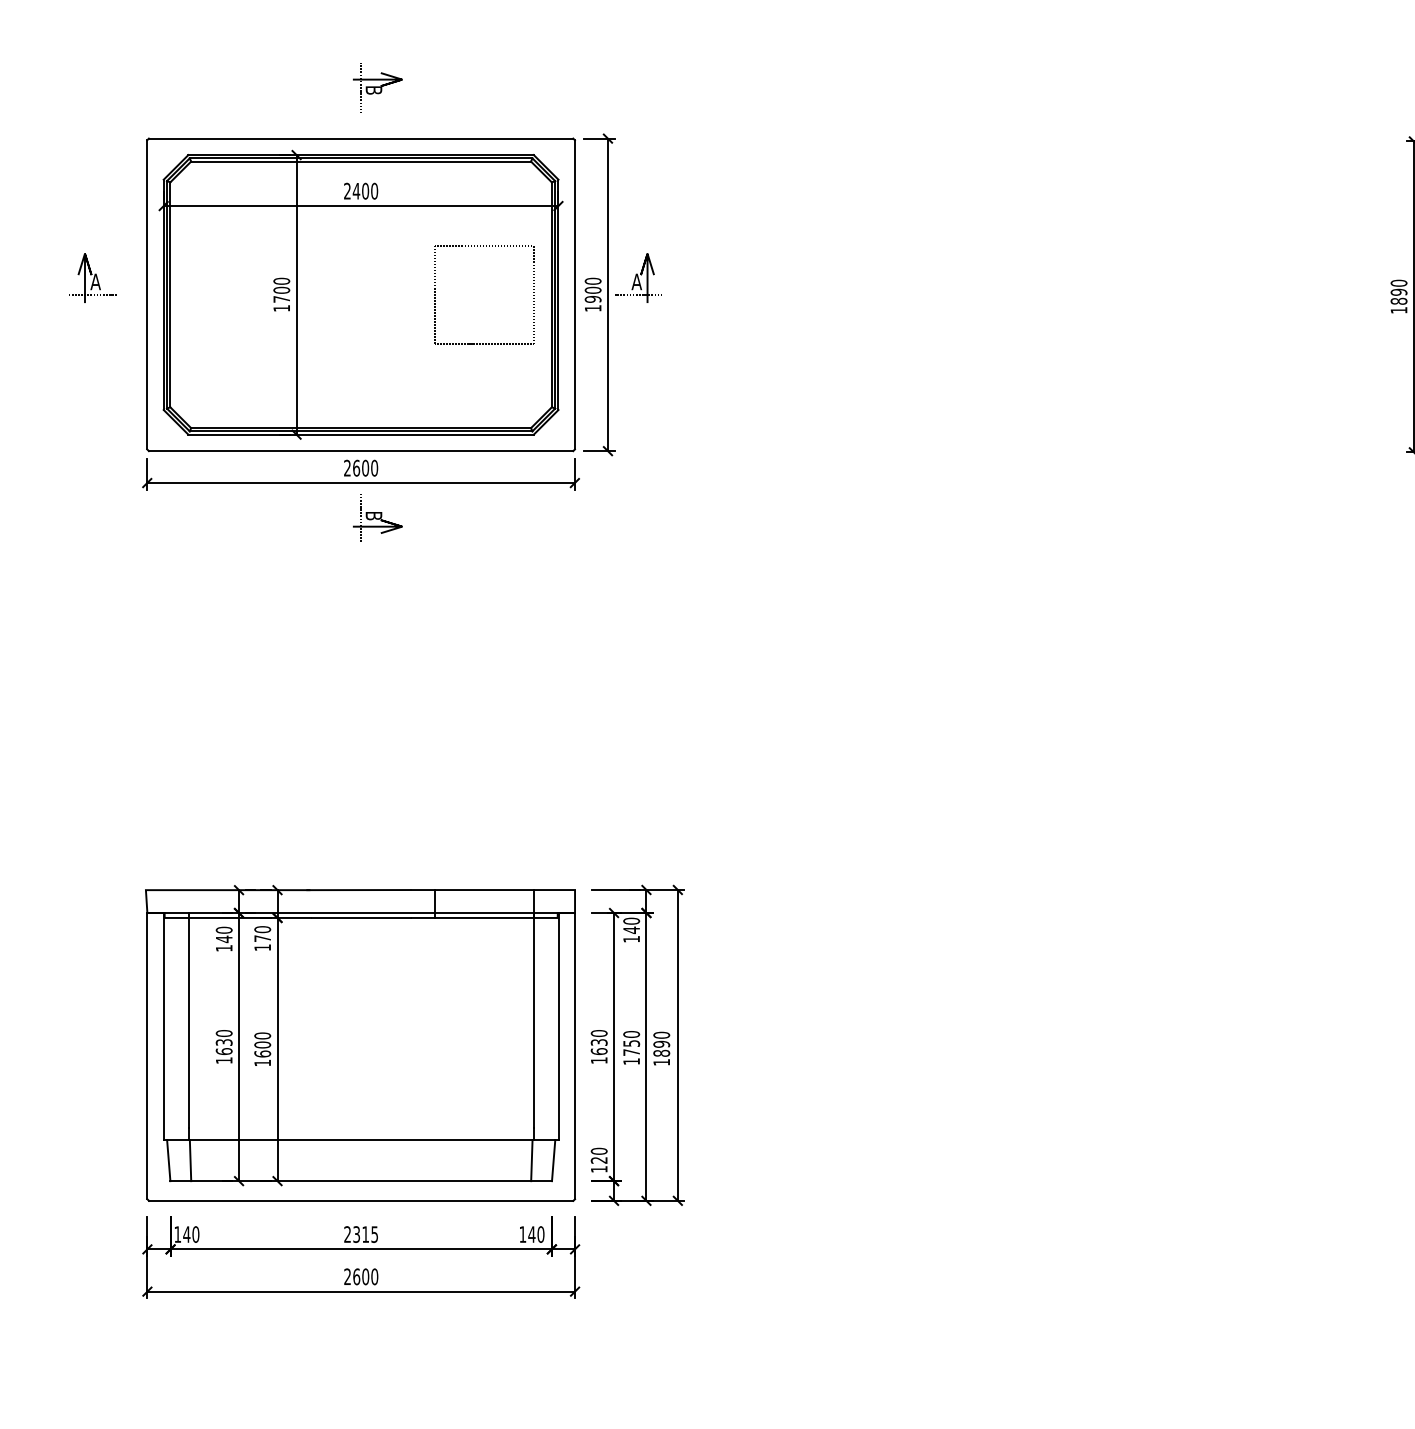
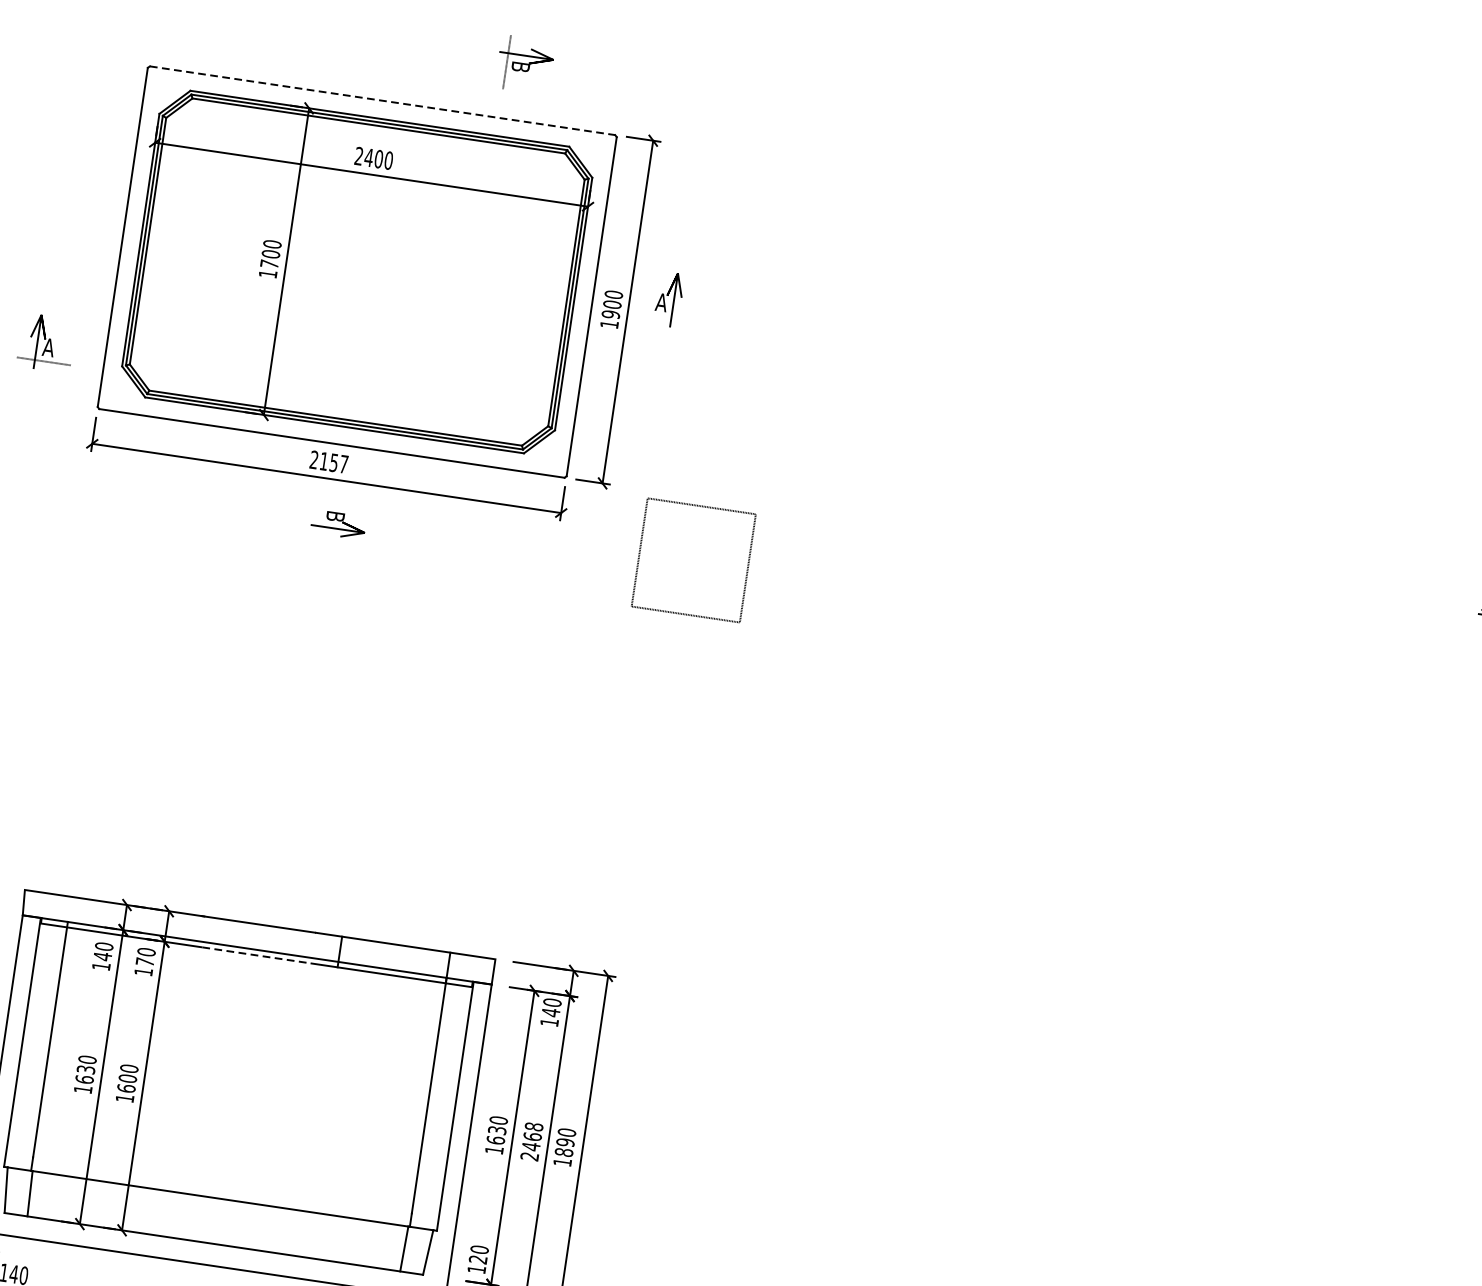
part: (377, 87) -> (525, 64), moved
line: (361, 138) -> (382, 100), solid -> dashed
part: (483, 246) -> (700, 507), moved
part: (92, 277) -> (45, 342), moved
line: (638, 294) -> (661, 316), removed
text: (365, 467) -> (334, 462), 2600 -> 2157
line: (361, 518) -> (321, 517), removed
line: (361, 917) -> (256, 954), solid -> dashed
text: (631, 1047) -> (531, 1141), 1750 -> 2468

